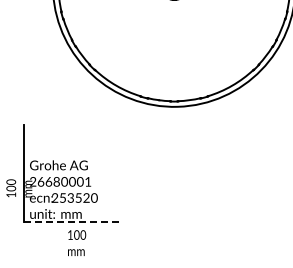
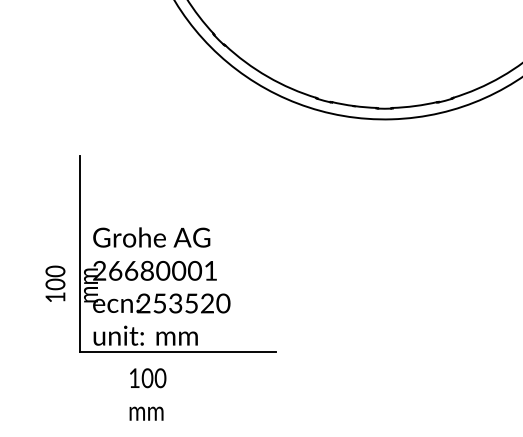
line: (72, 222) -> (179, 352), dashed -> solid
text: (77, 242) -> (148, 393), moved

